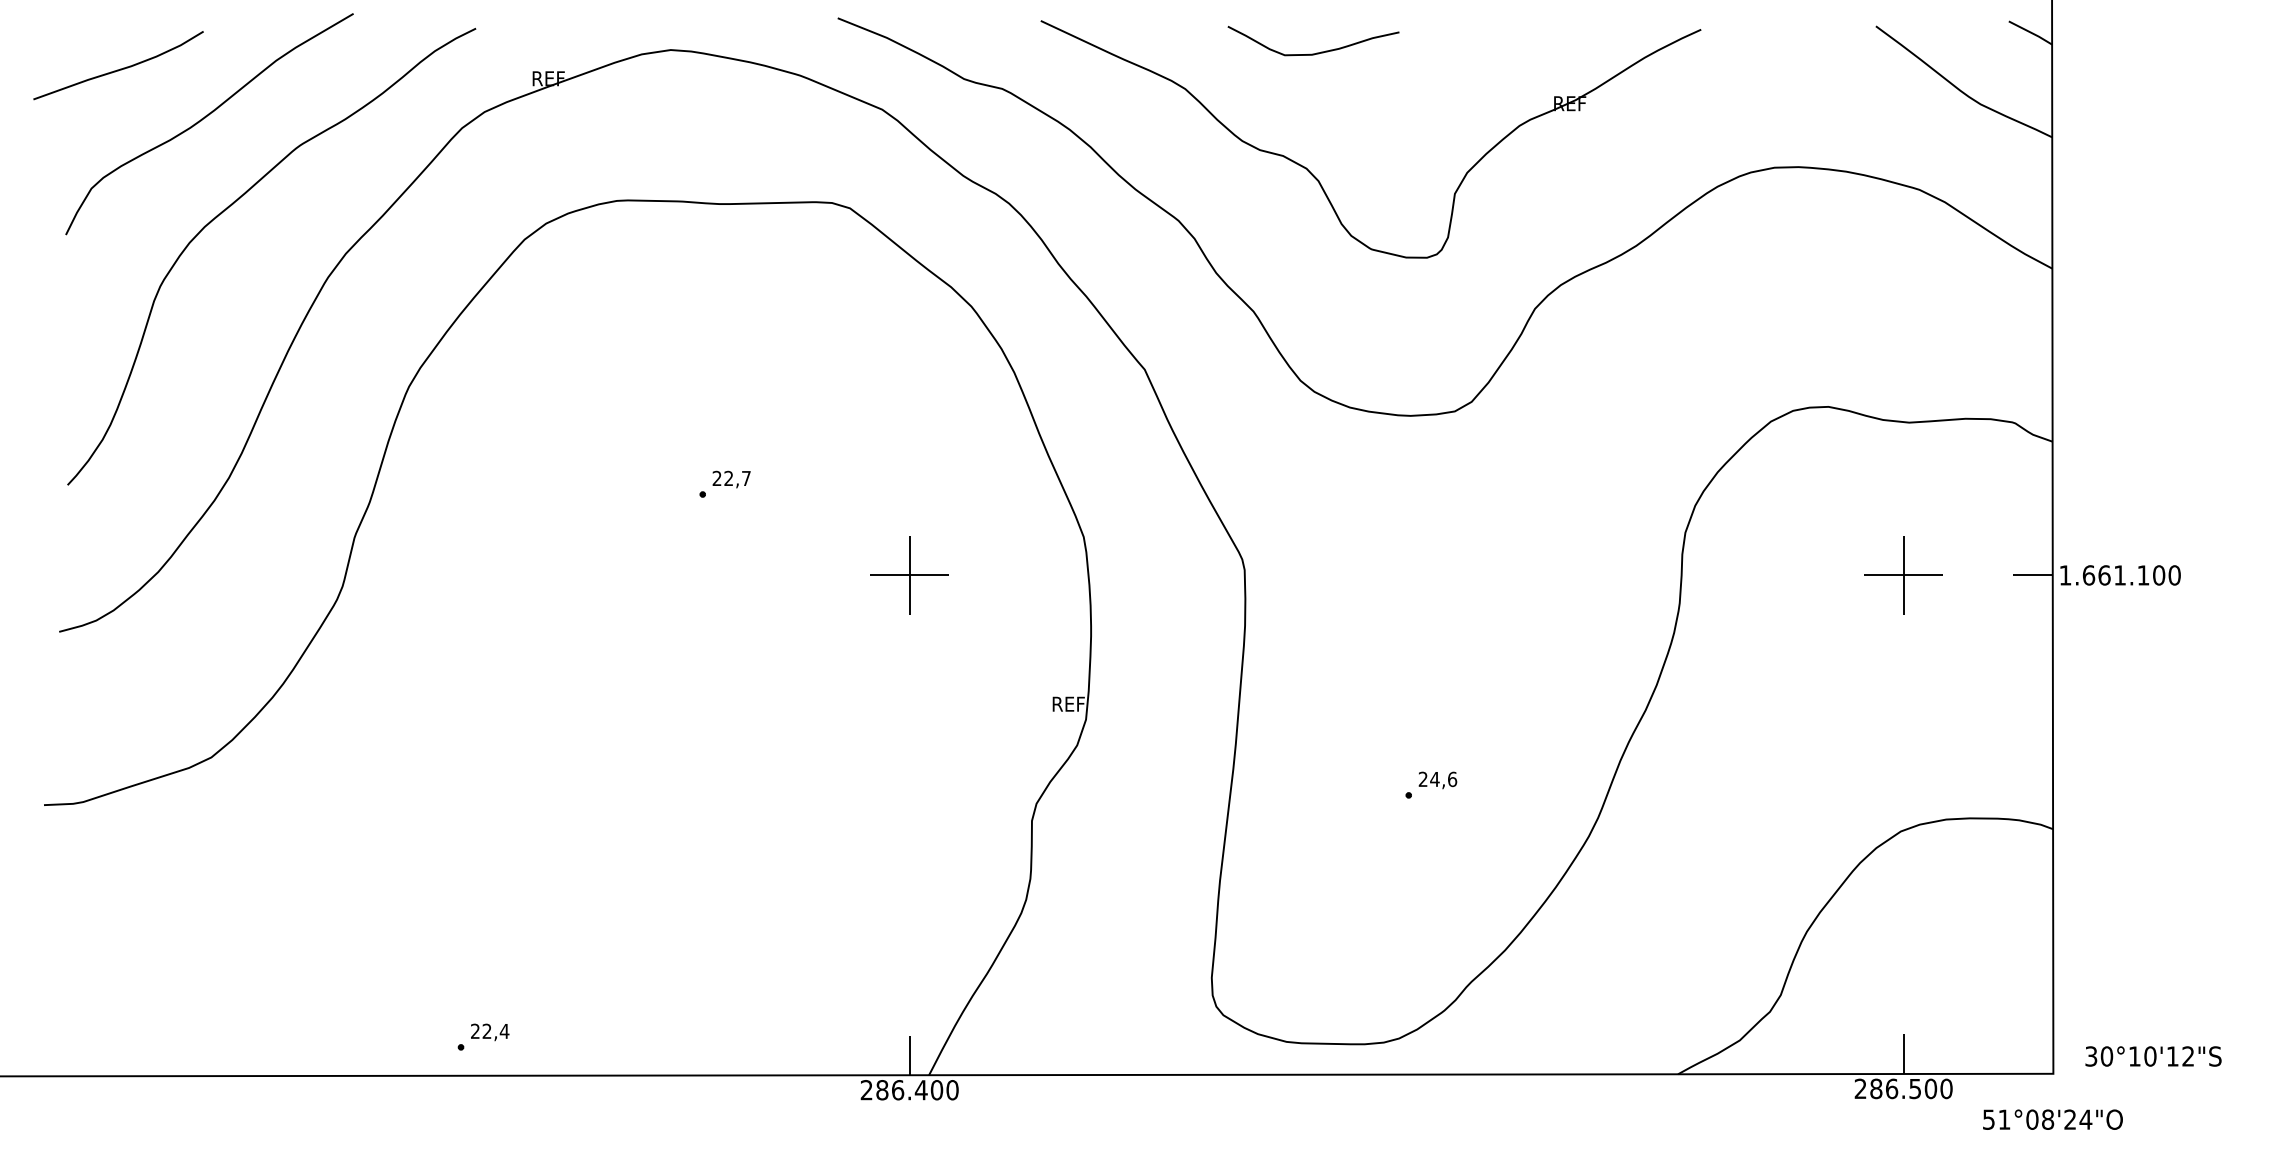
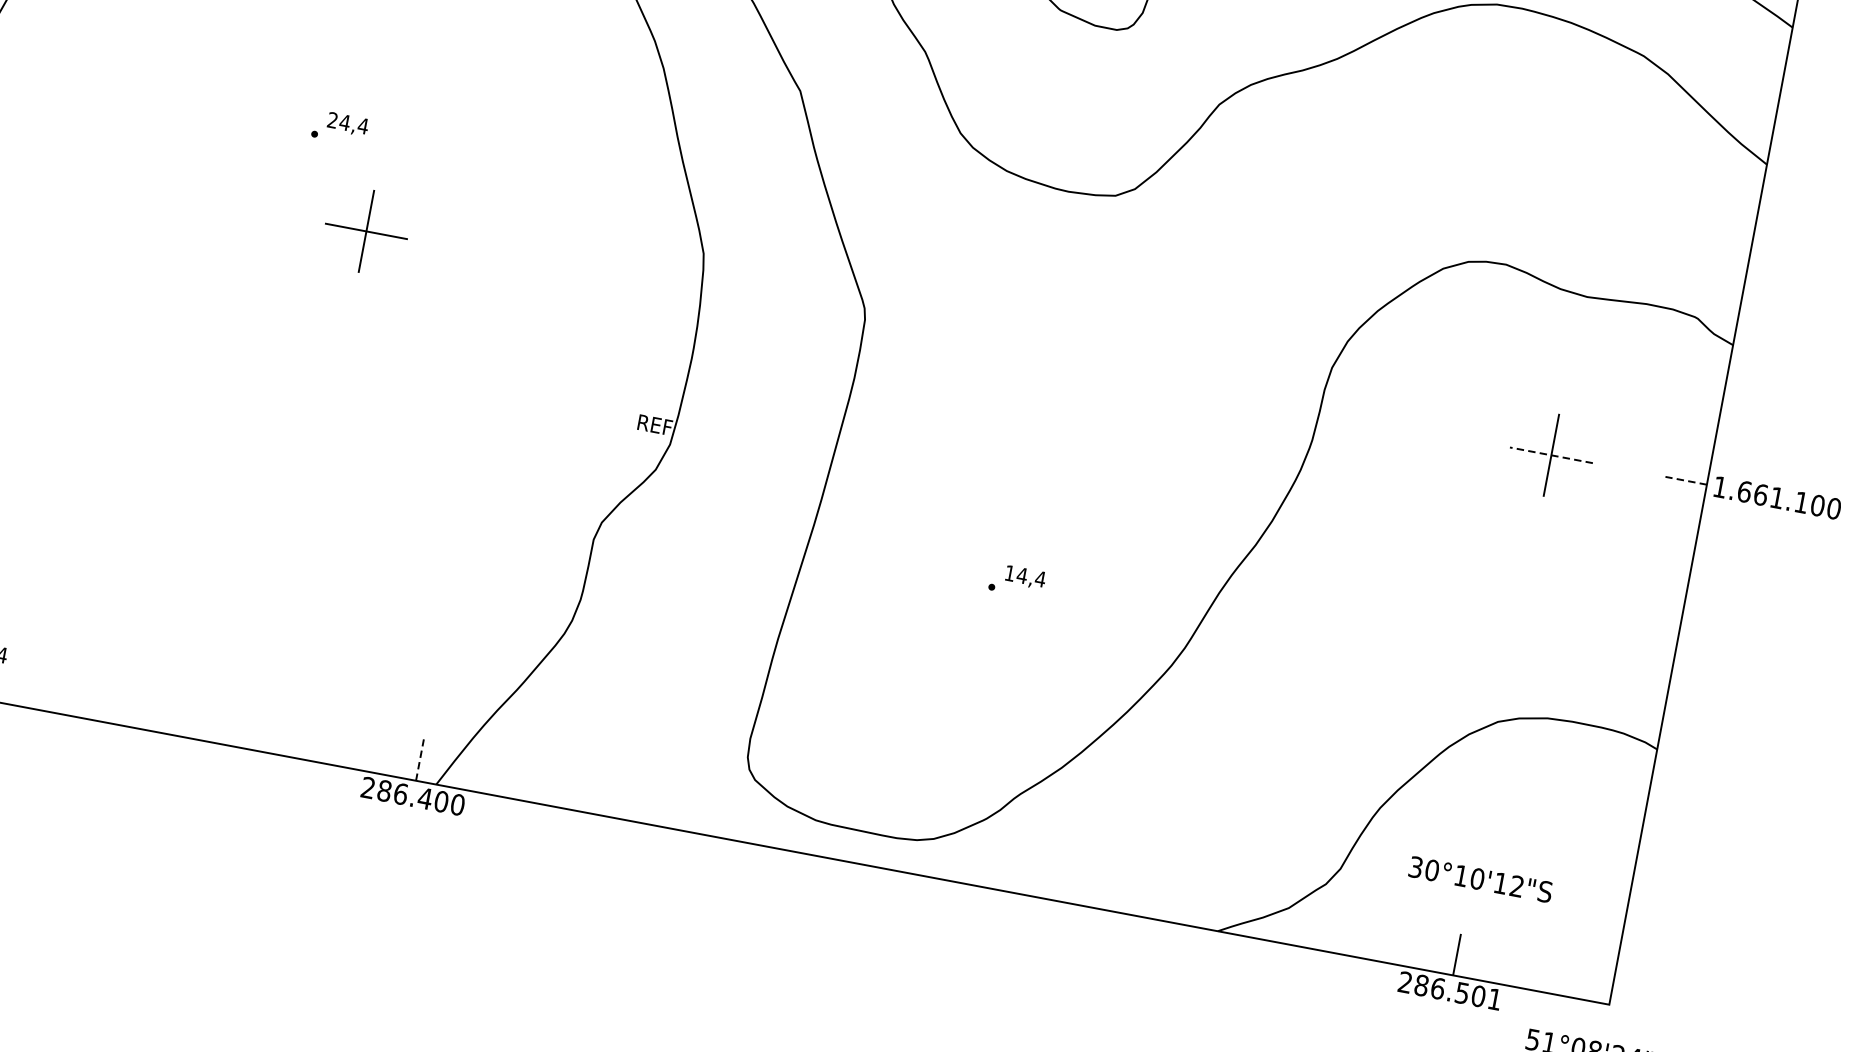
text: (737, 477) -> (354, 123), 22,7 -> 24,4
part: (909, 575) -> (366, 231), moved
line: (1903, 575) -> (1551, 455), solid -> dashed
line: (2032, 575) -> (1685, 480), solid -> dashed
text: (1437, 779) -> (1024, 576), 24,6 -> 14,4
line: (909, 1055) -> (419, 760), solid -> dashed
text: (2153, 1056) -> (1480, 879), moved
text: (1946, 1088) -> (1494, 998), 286.500 -> 286.501

